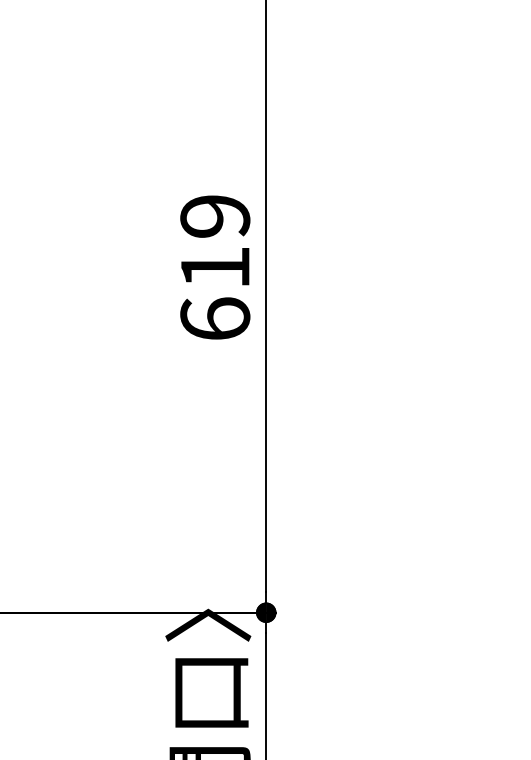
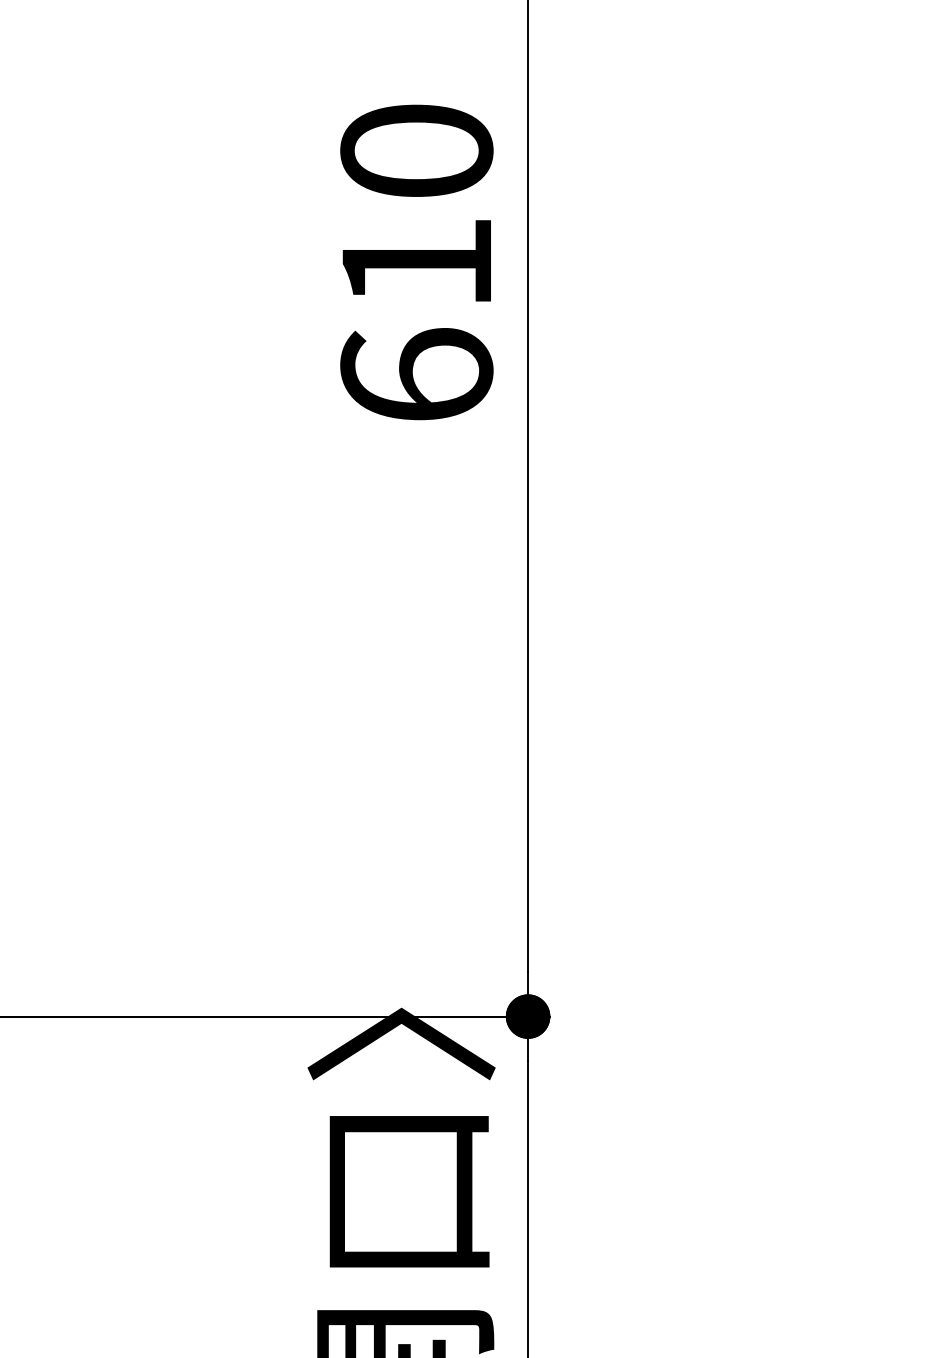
text: (215, 216) -> (417, 151), 619 -> 610

